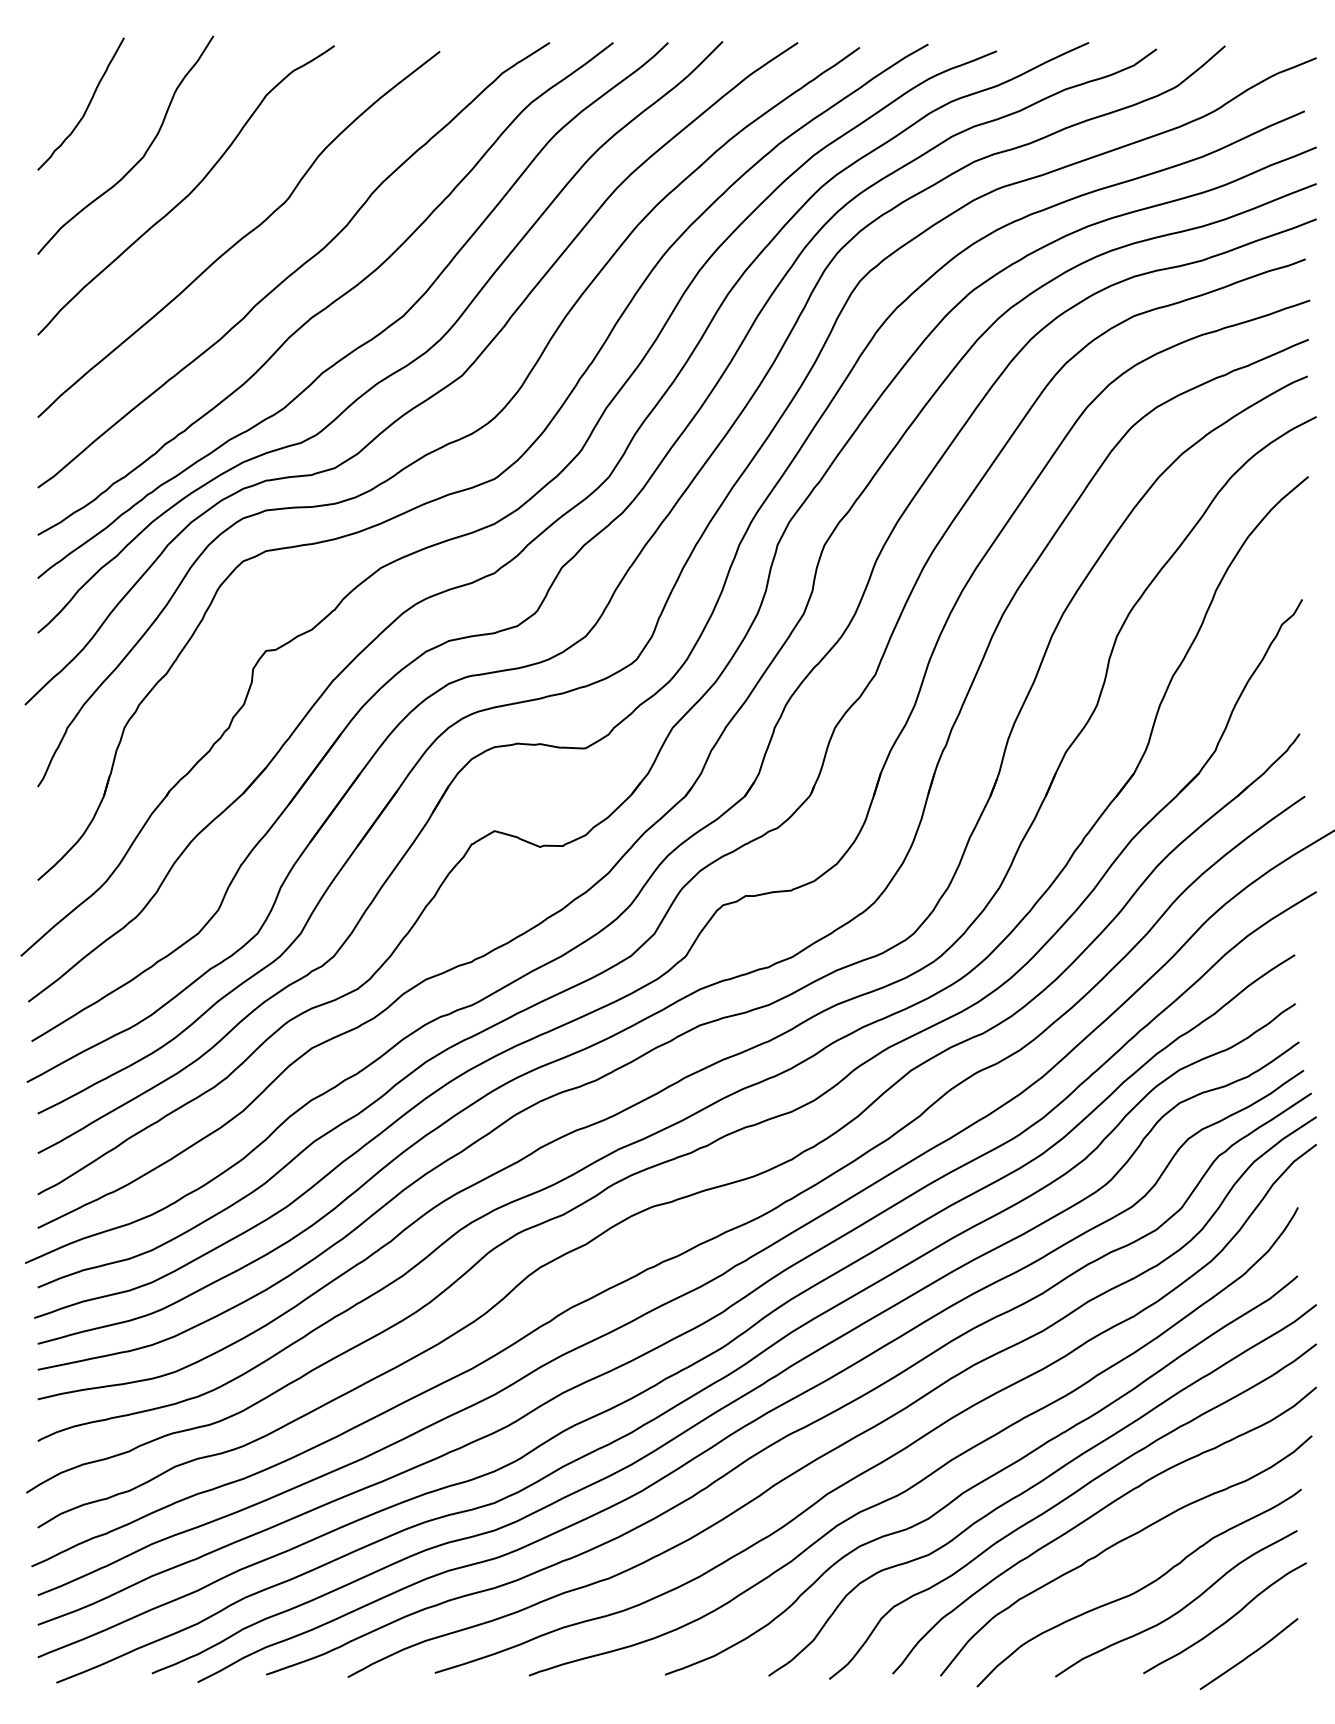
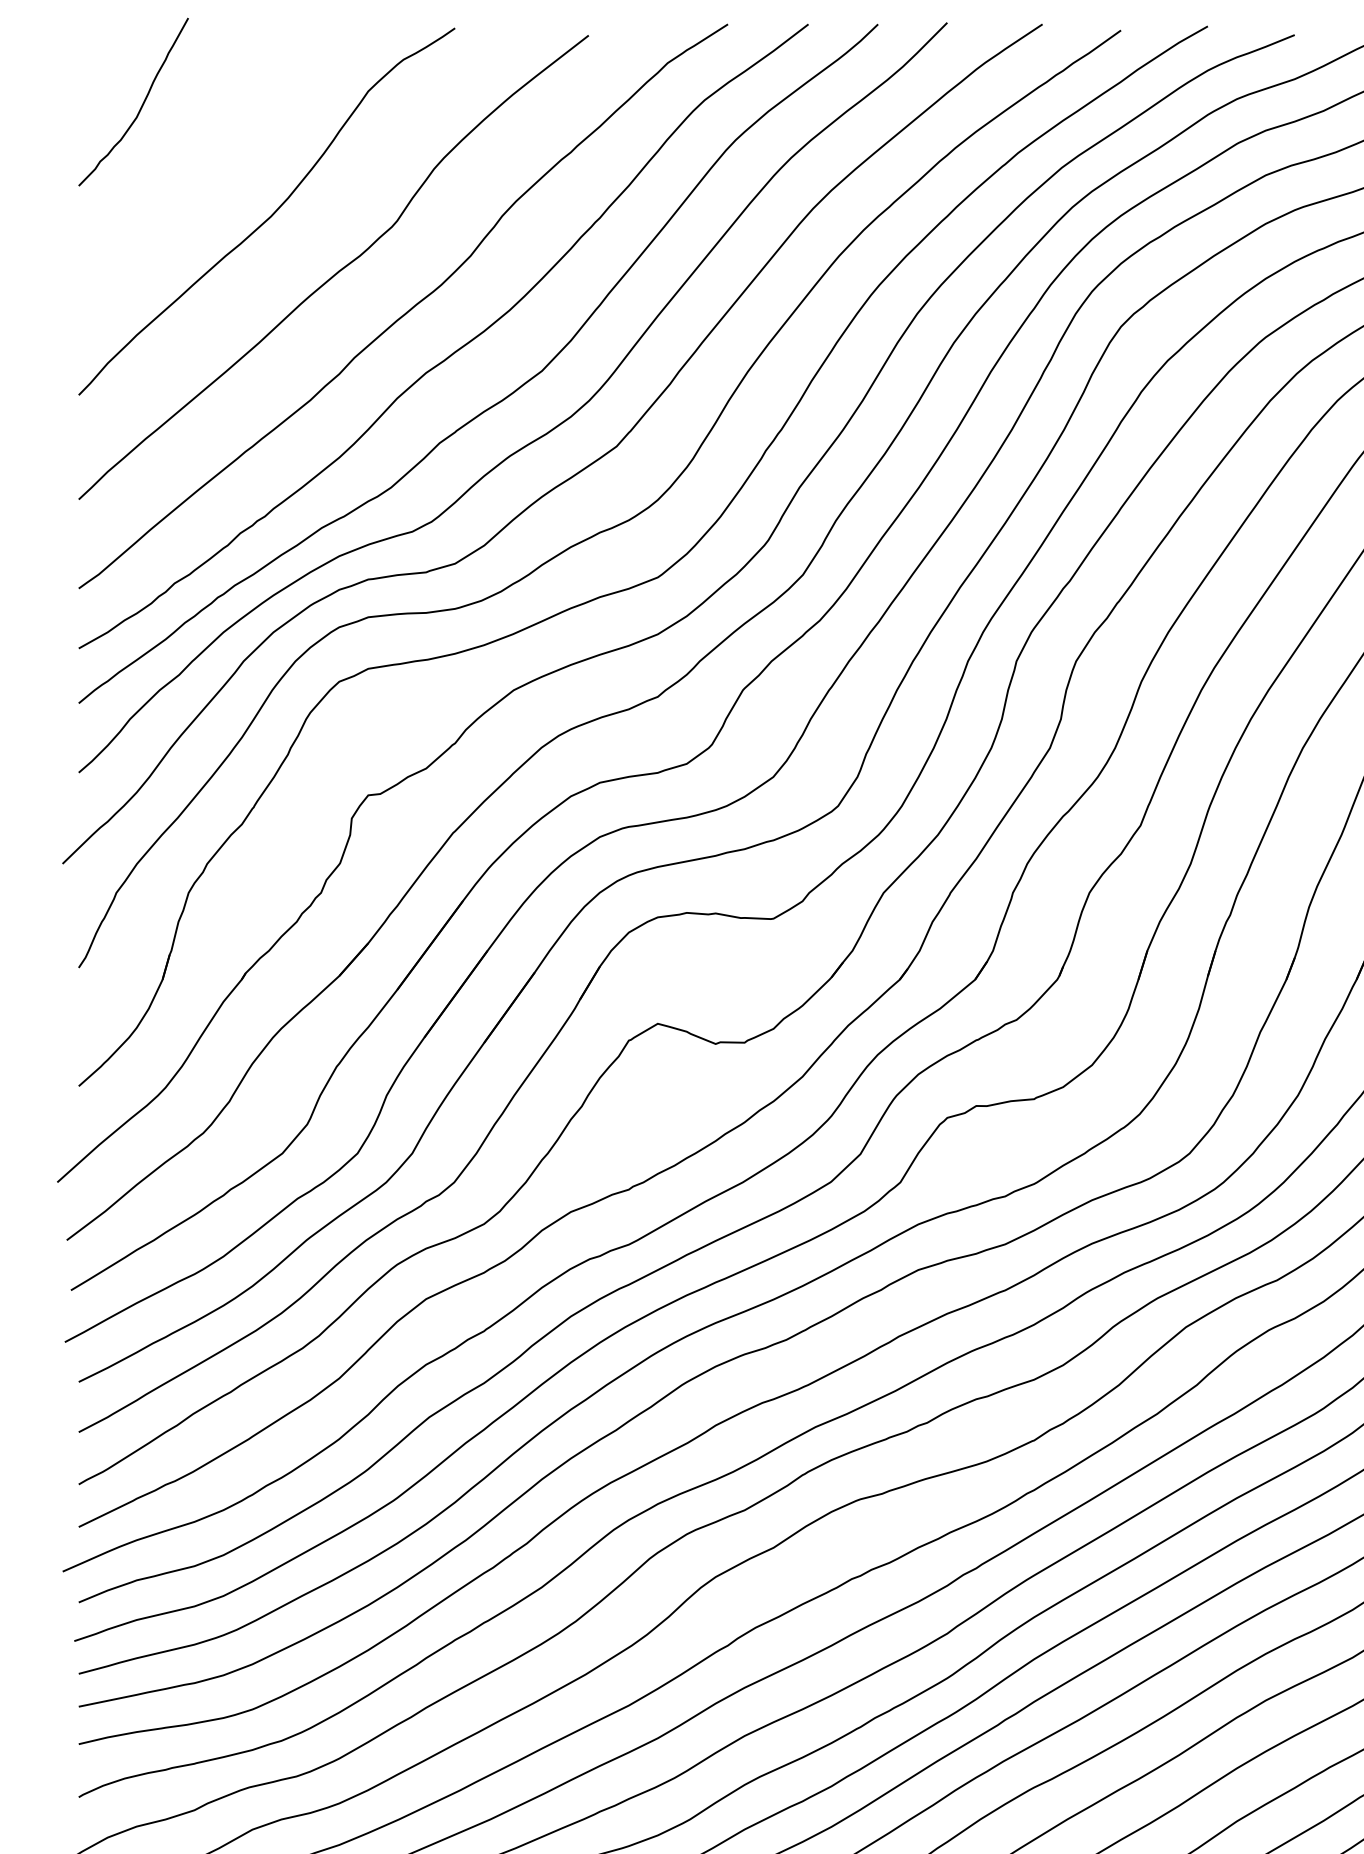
curve: (140, 158) -> (209, 171), removed

